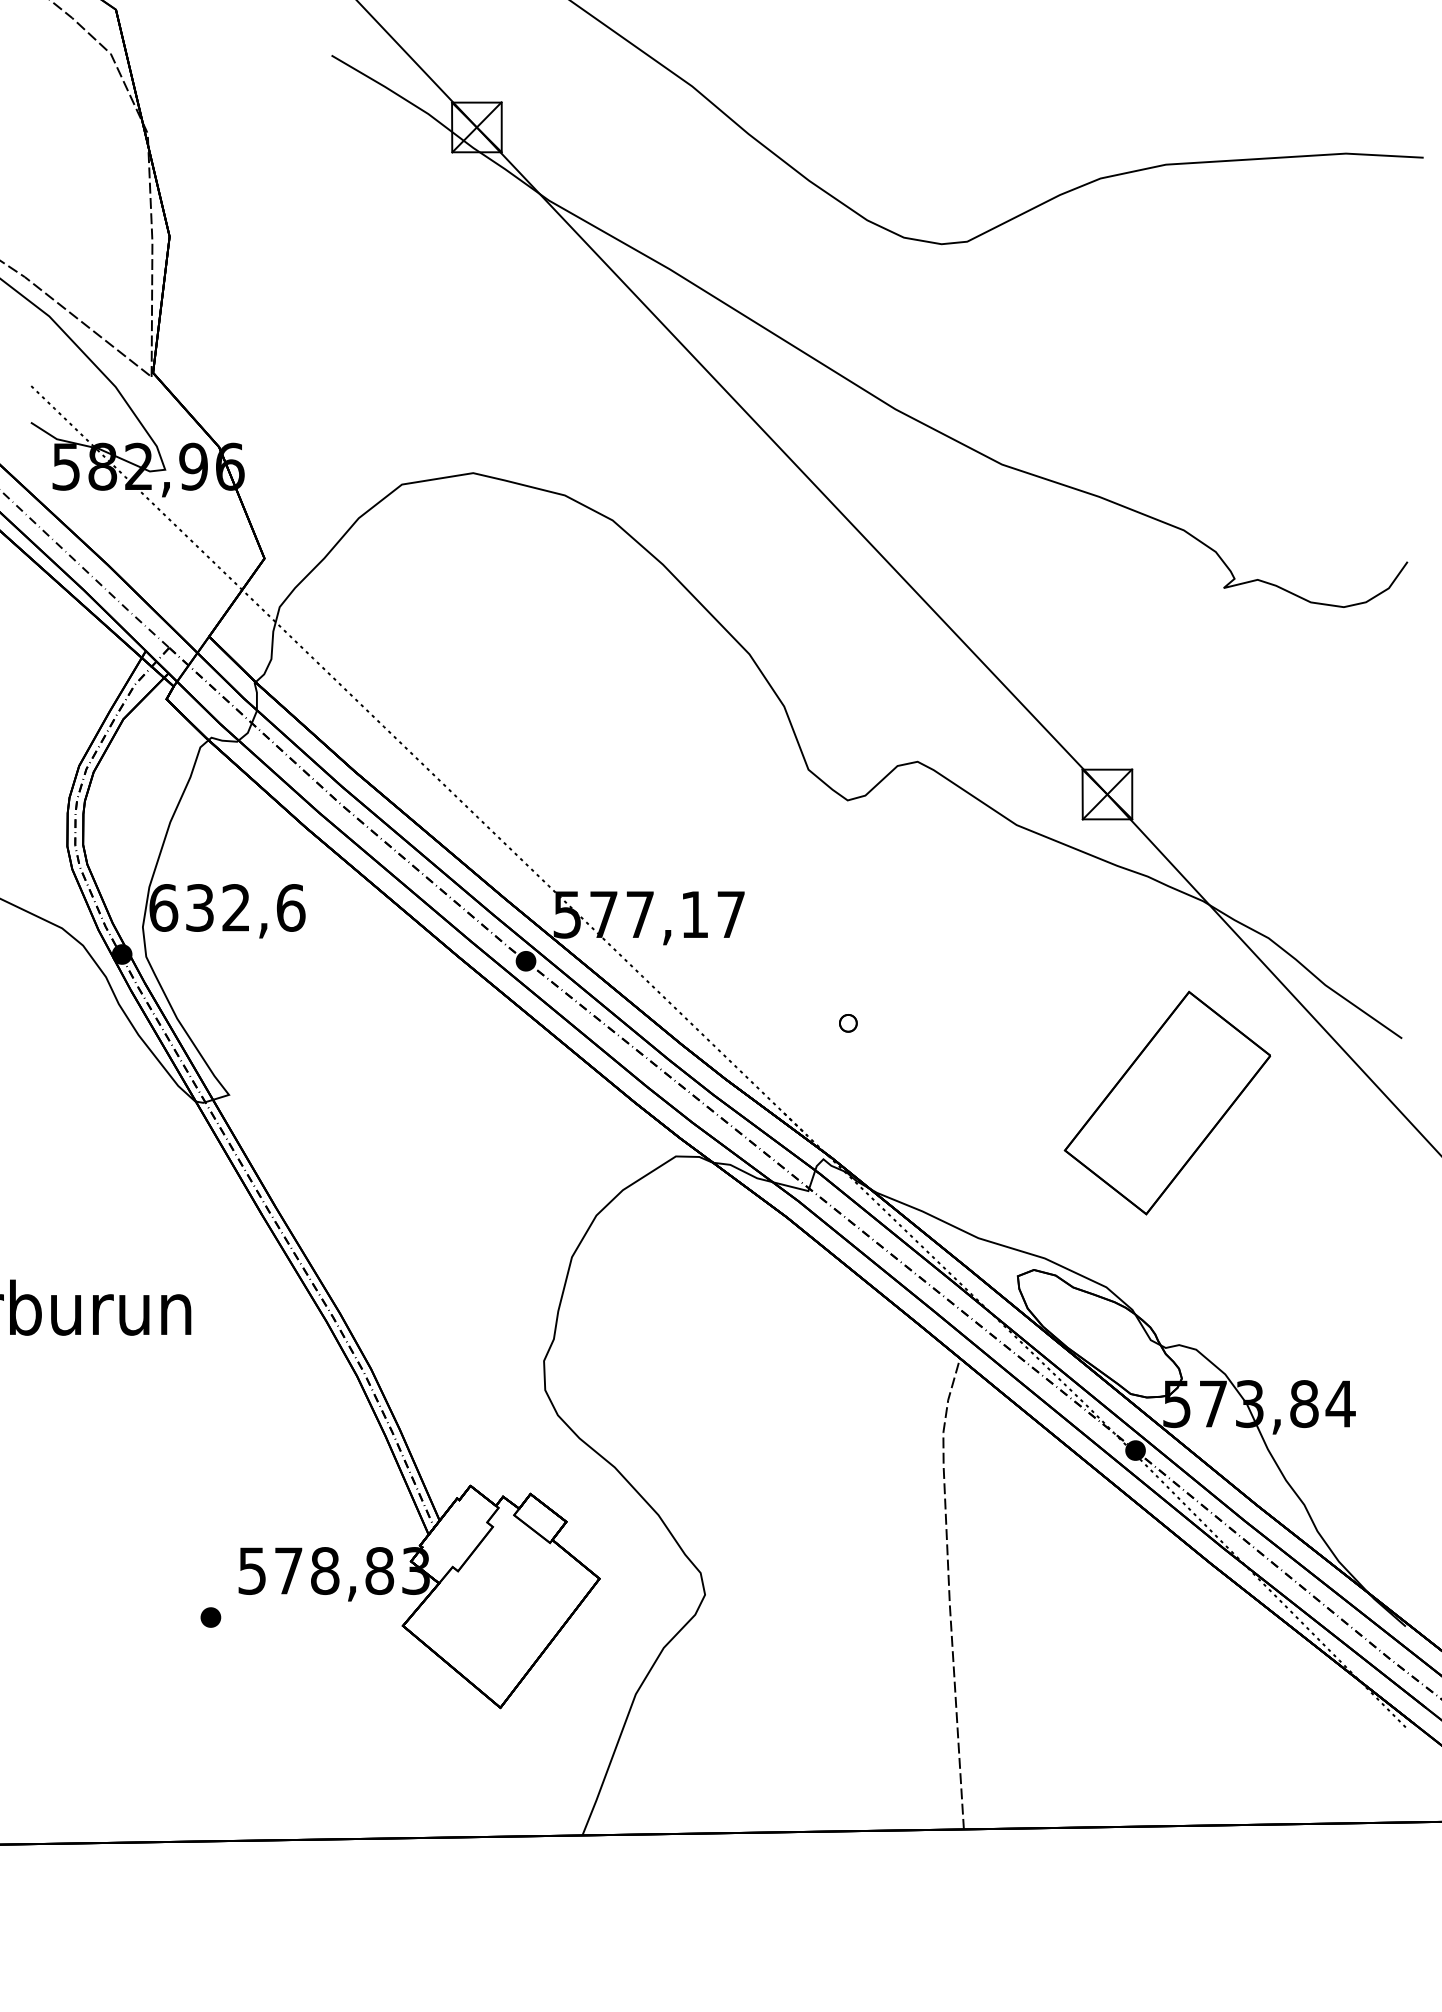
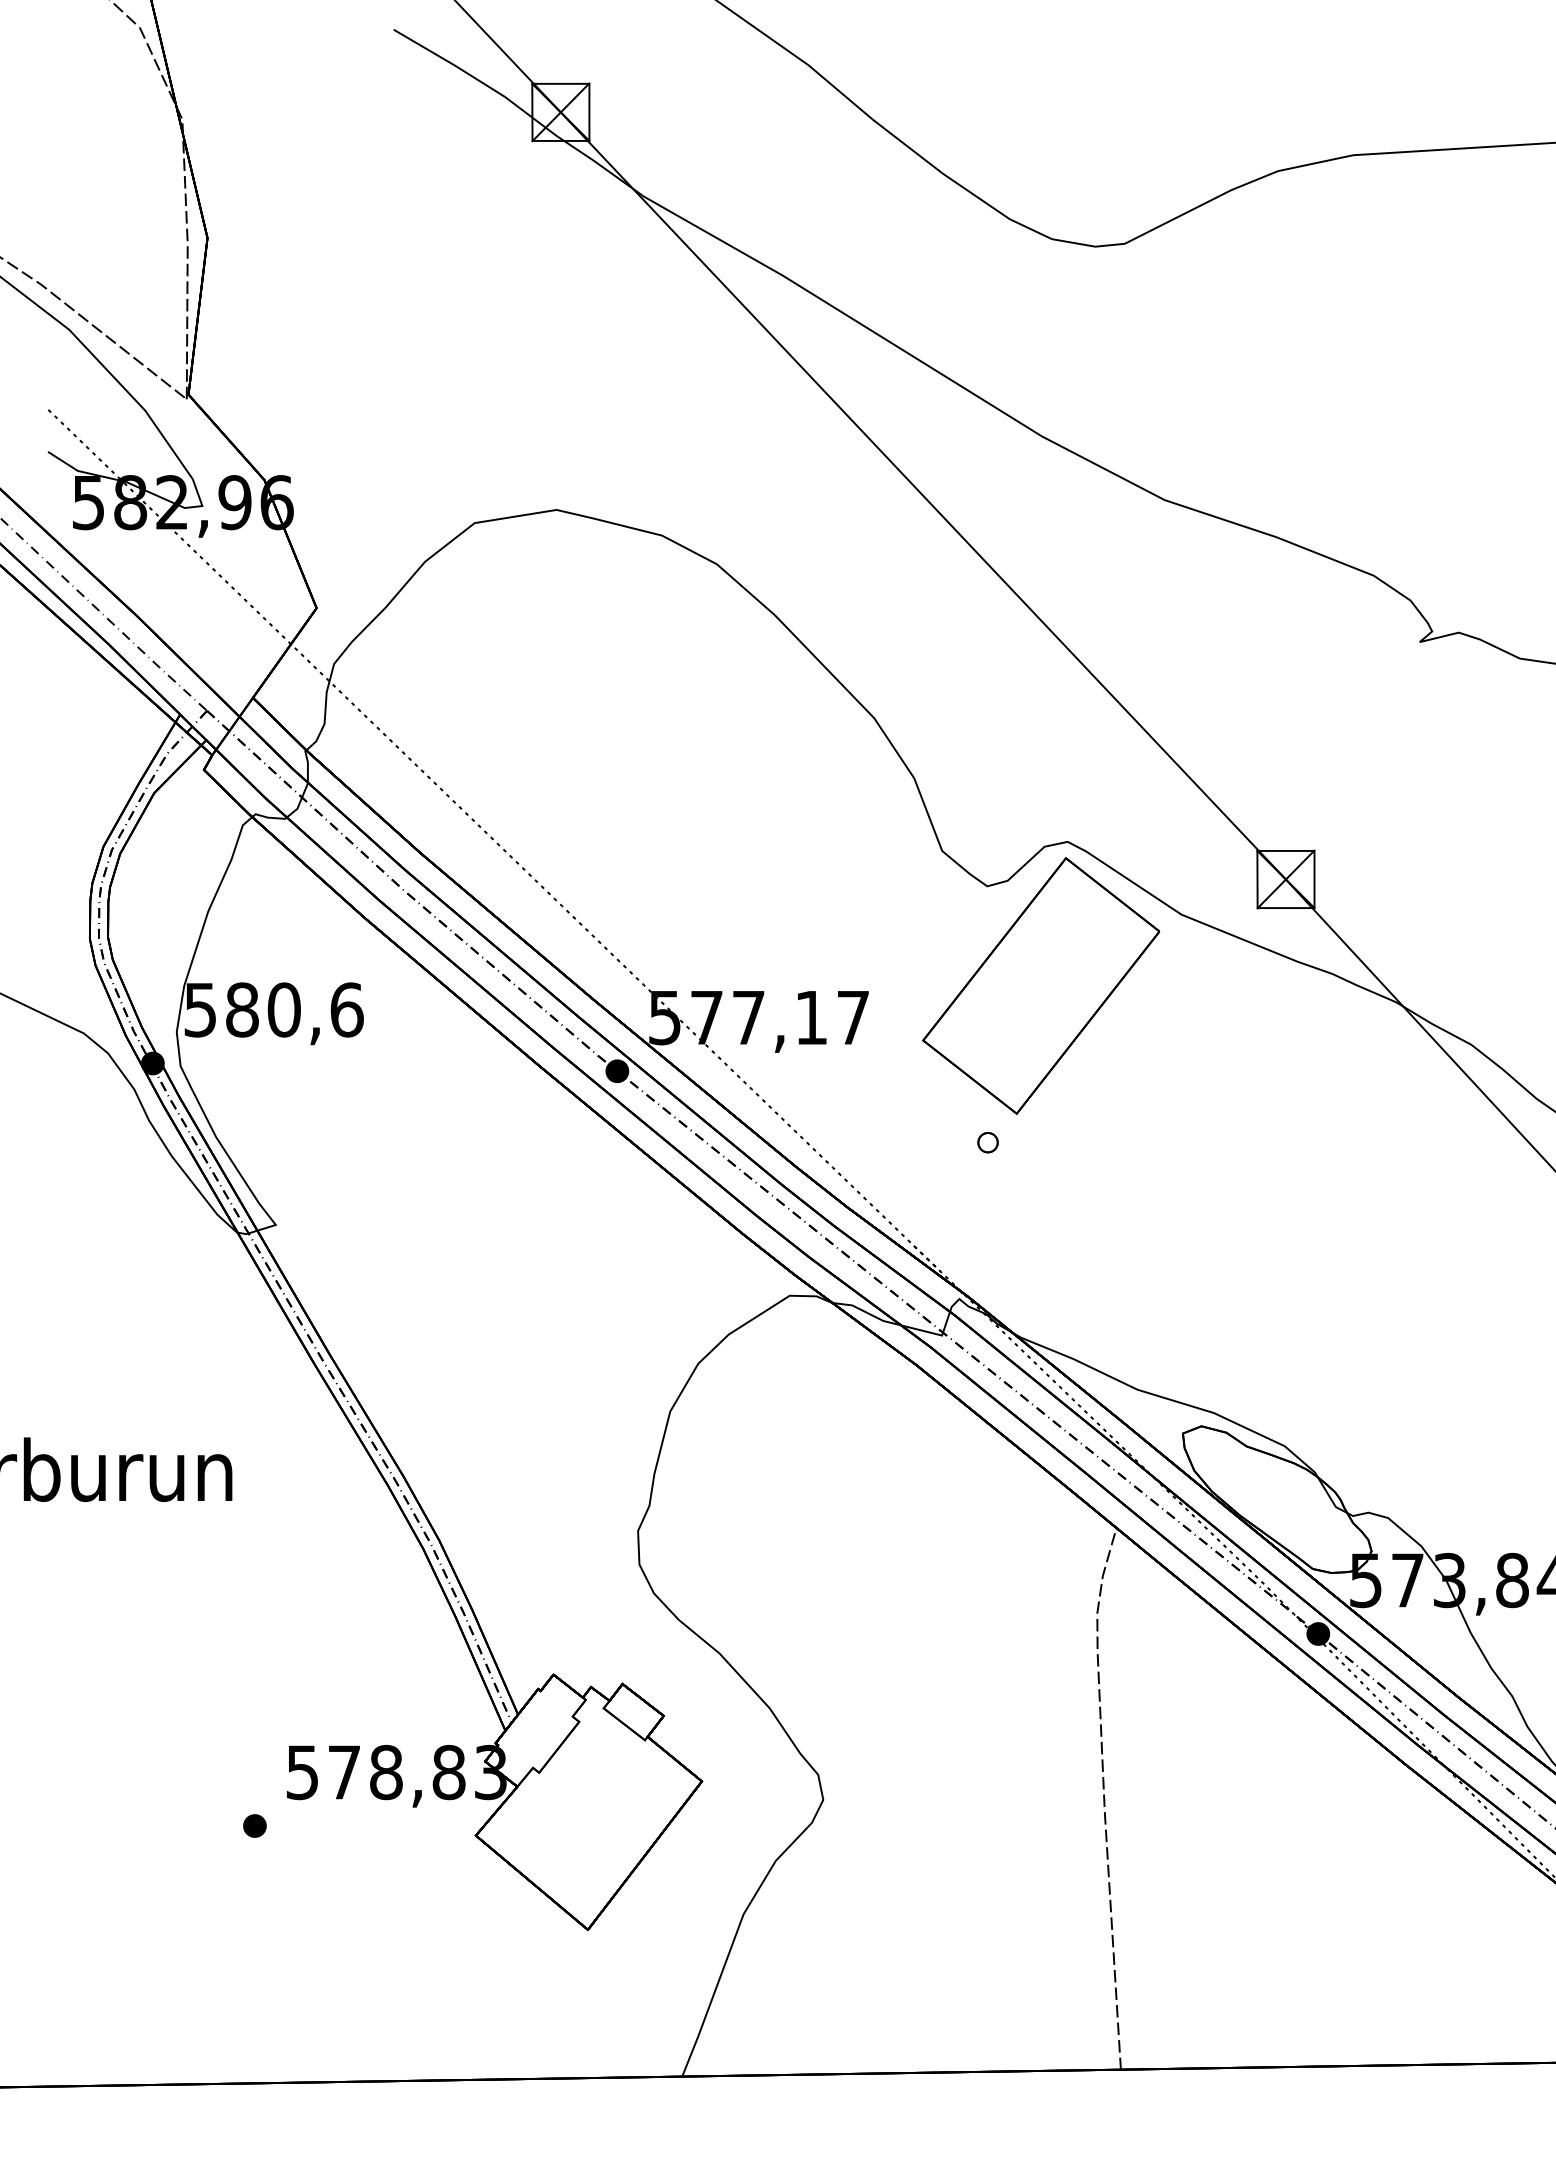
text: (199, 907) -> (241, 1009), 632,6 -> 580,6
part: (1167, 1102) -> (1041, 985), moved

